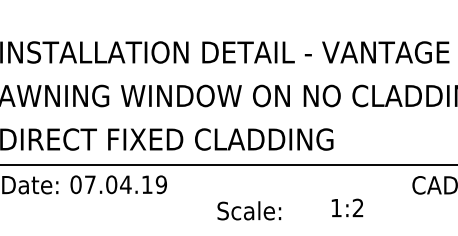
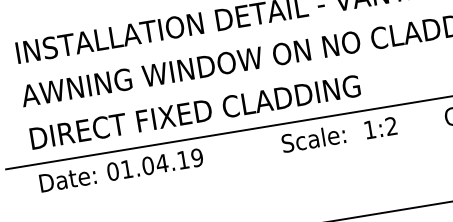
text: (90, 184) -> (127, 169), 07.04.19 -> 01.04.19
text: (347, 207) -> (380, 127), moved
text: (249, 210) -> (313, 138), moved

